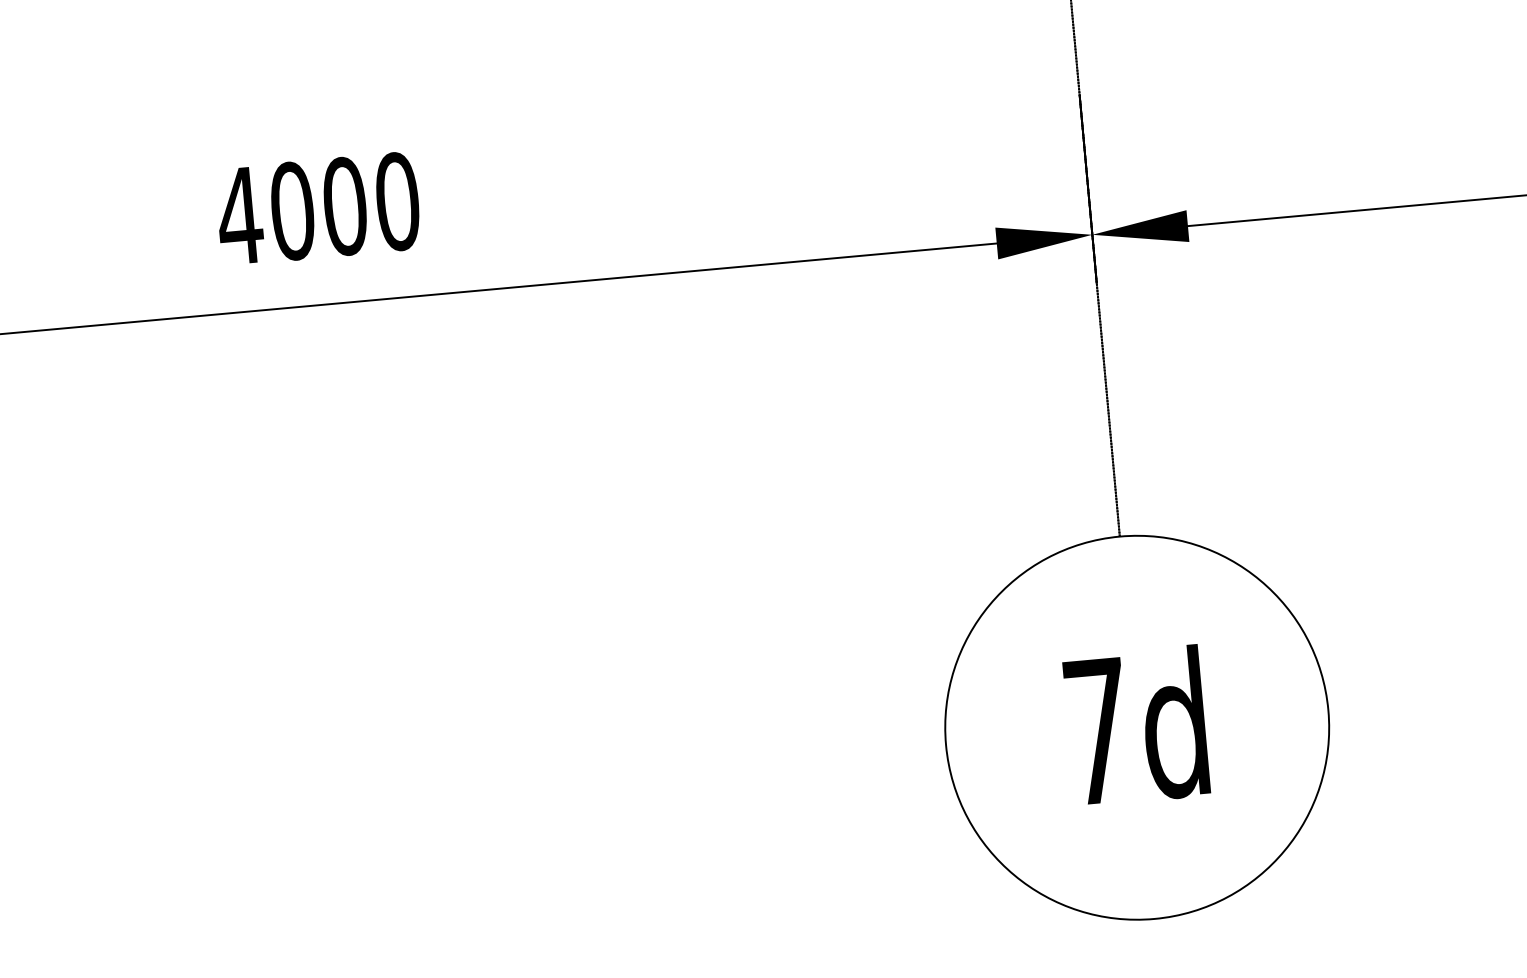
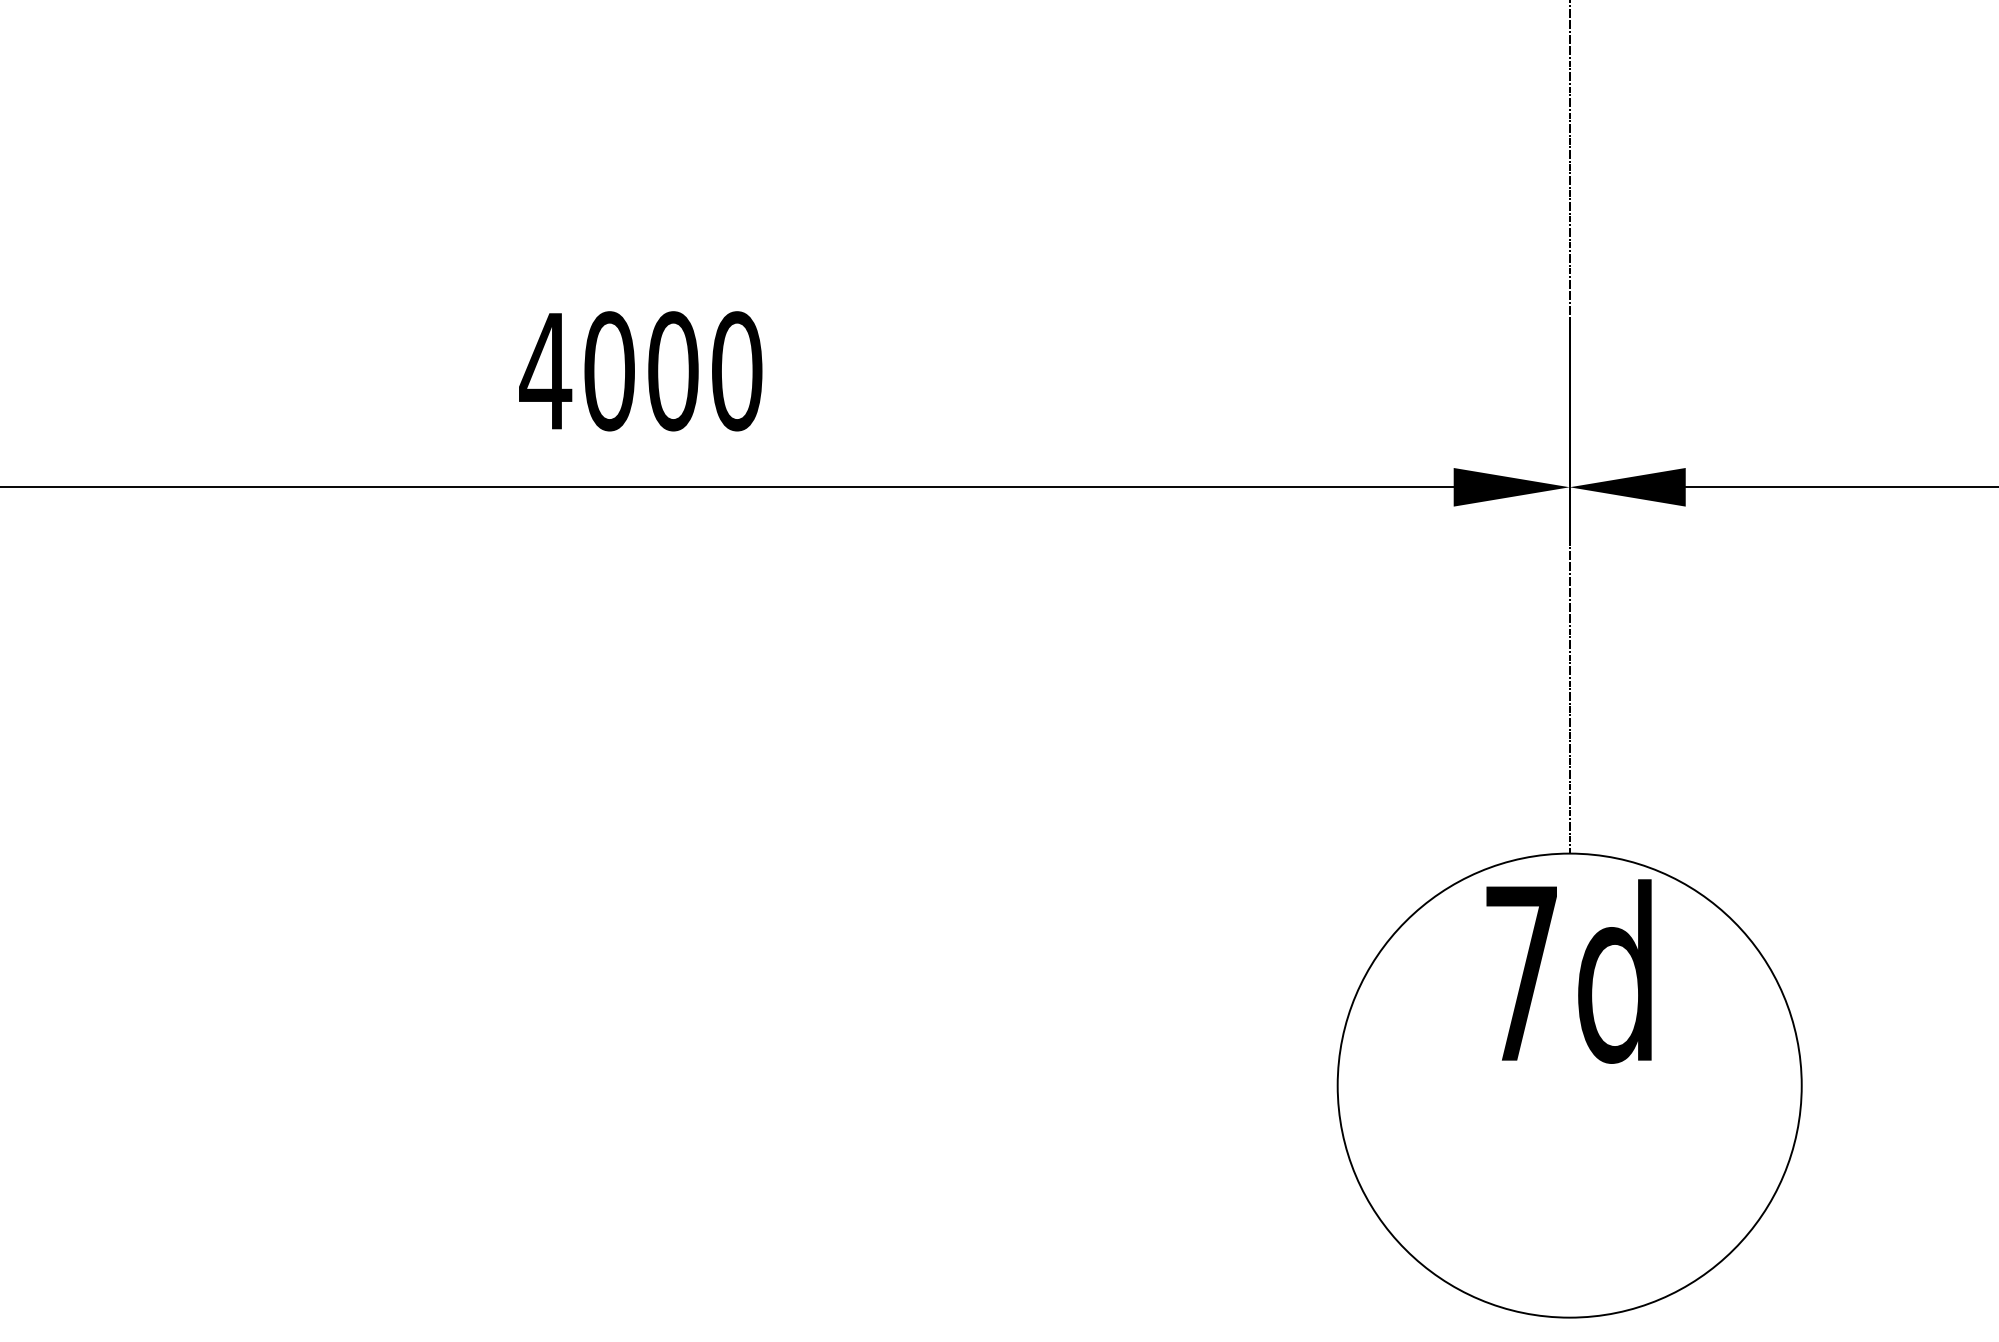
text: (1136, 726) -> (1568, 971), moved

